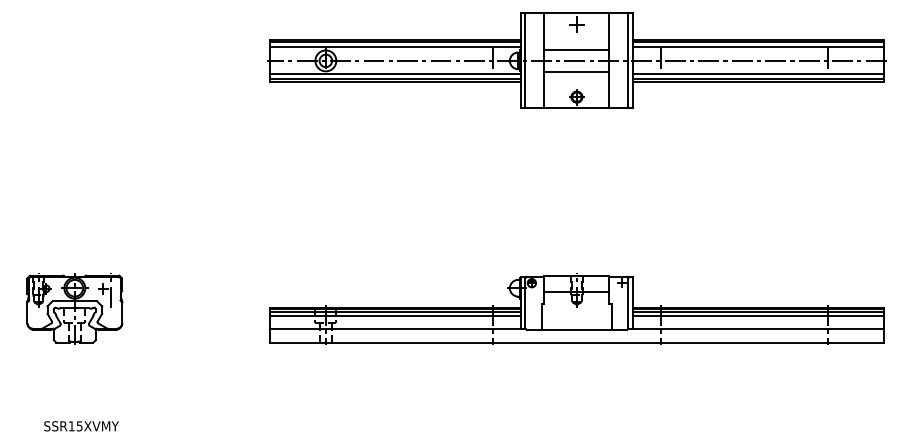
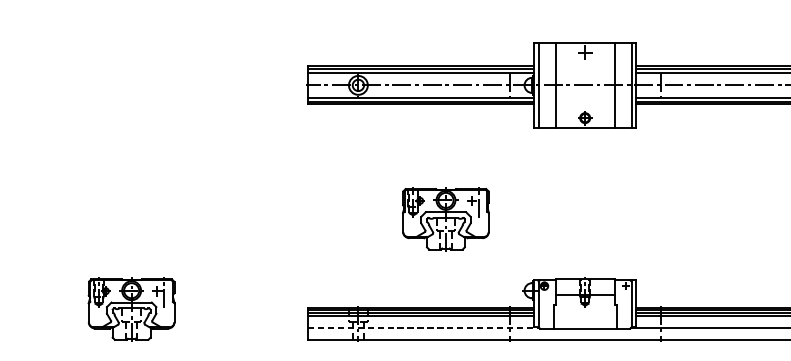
line: (576, 49) -> (584, 75), removed
line: (576, 72) -> (584, 95), removed
part: (422, 208) -> (445, 218), added
line: (398, 329) -> (423, 328), solid -> dashed

